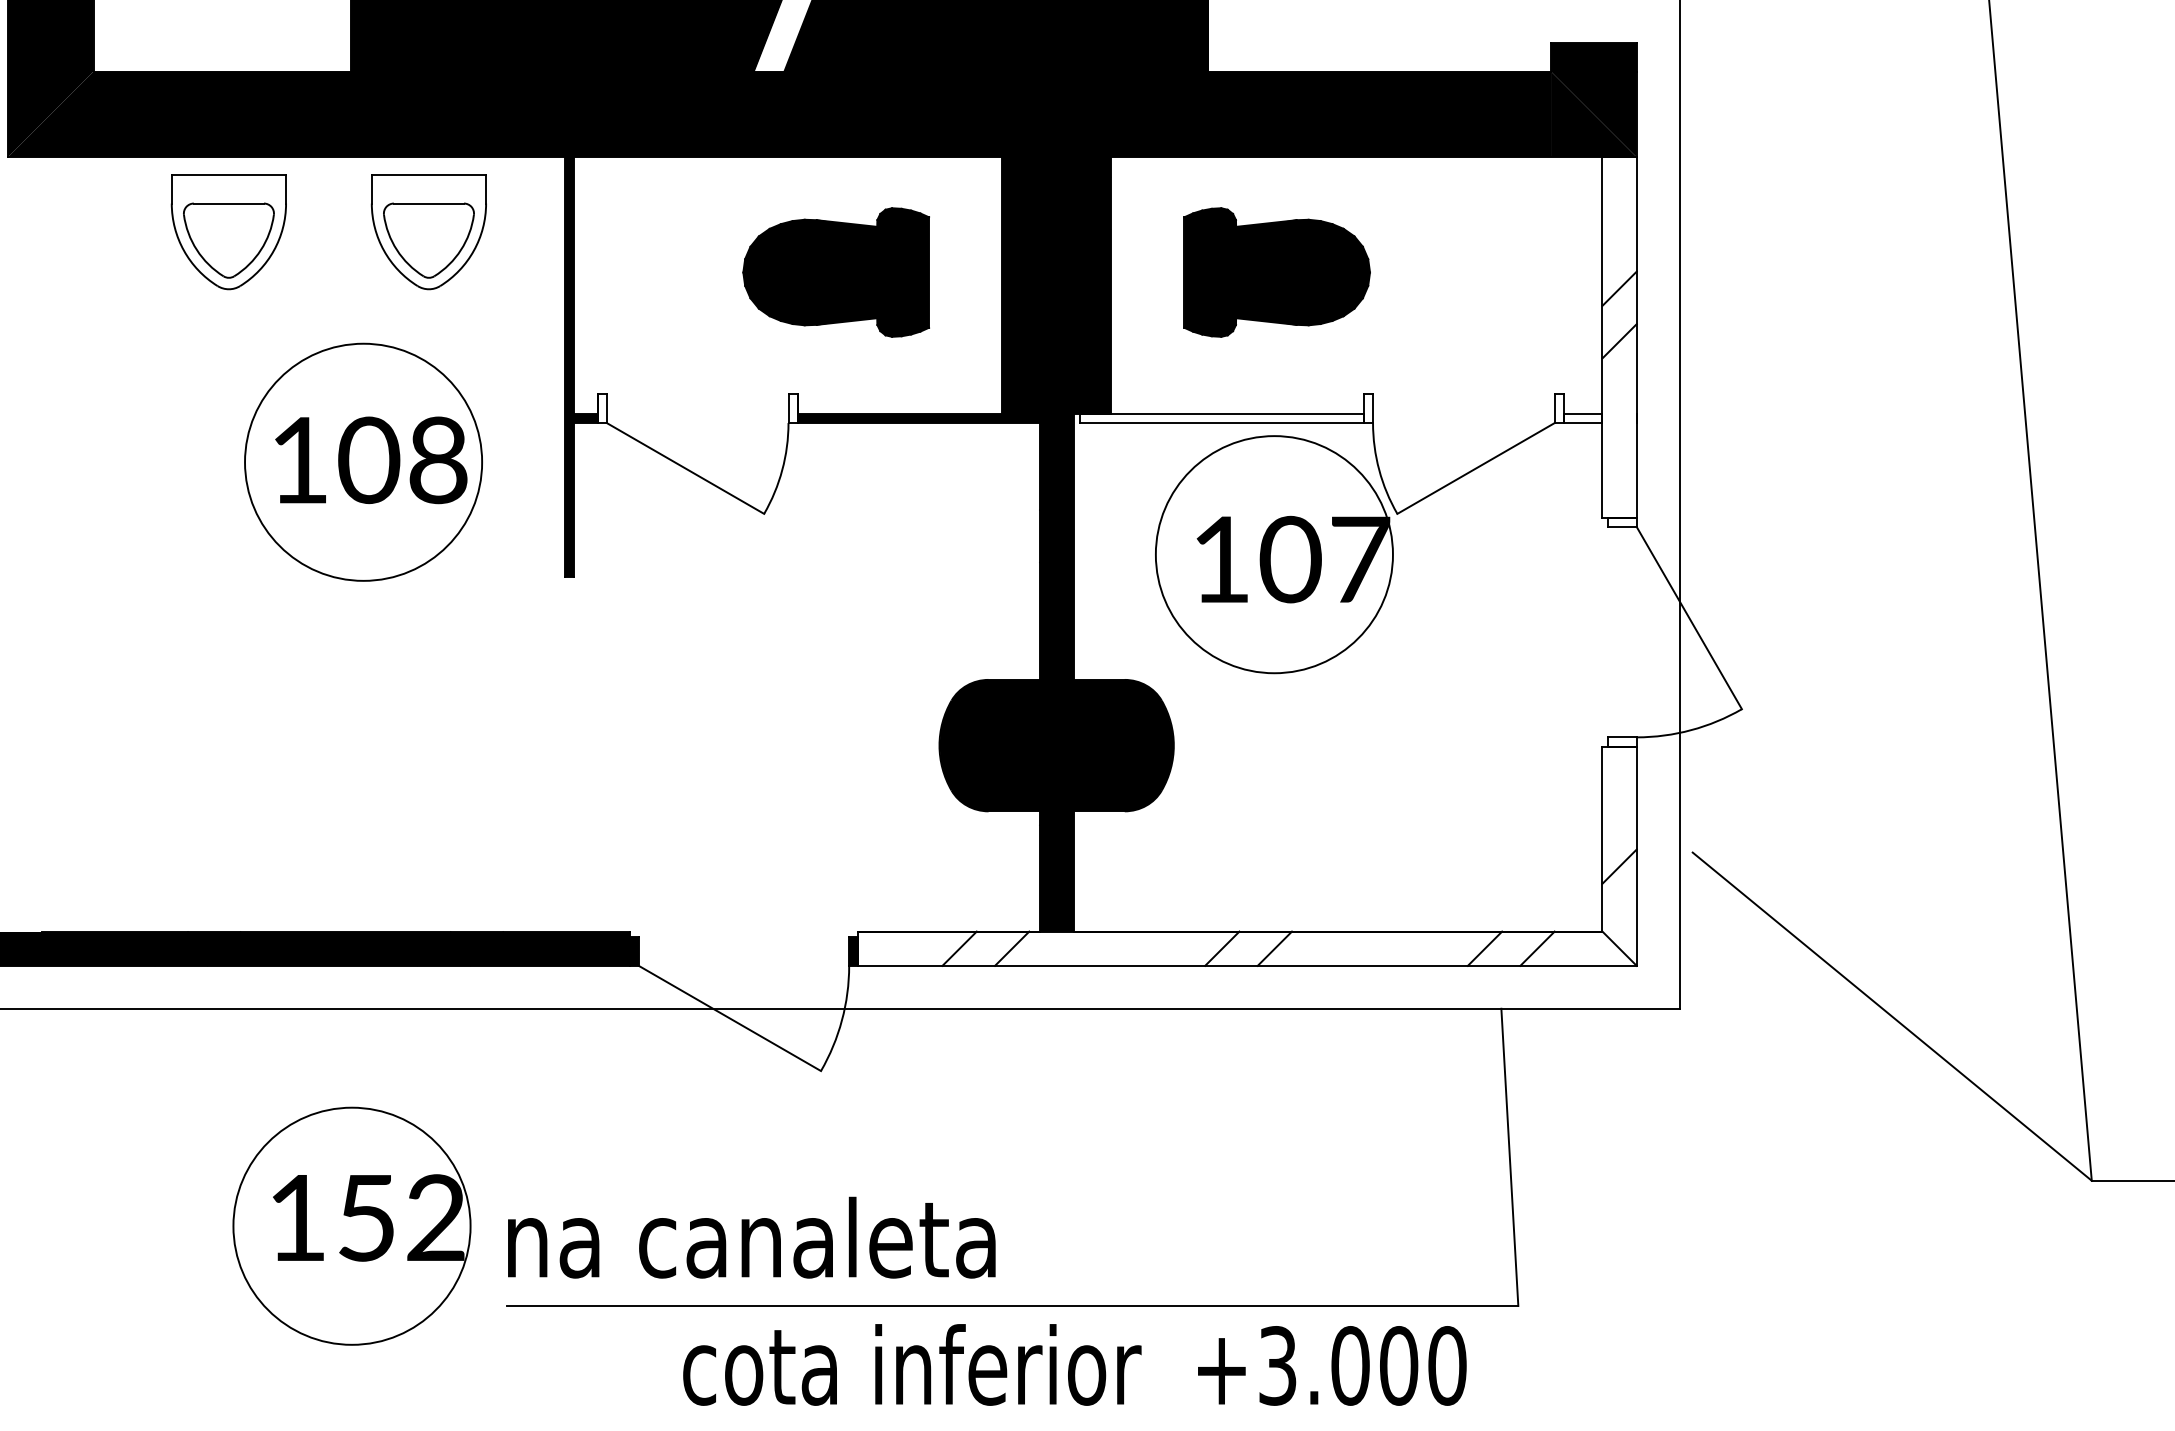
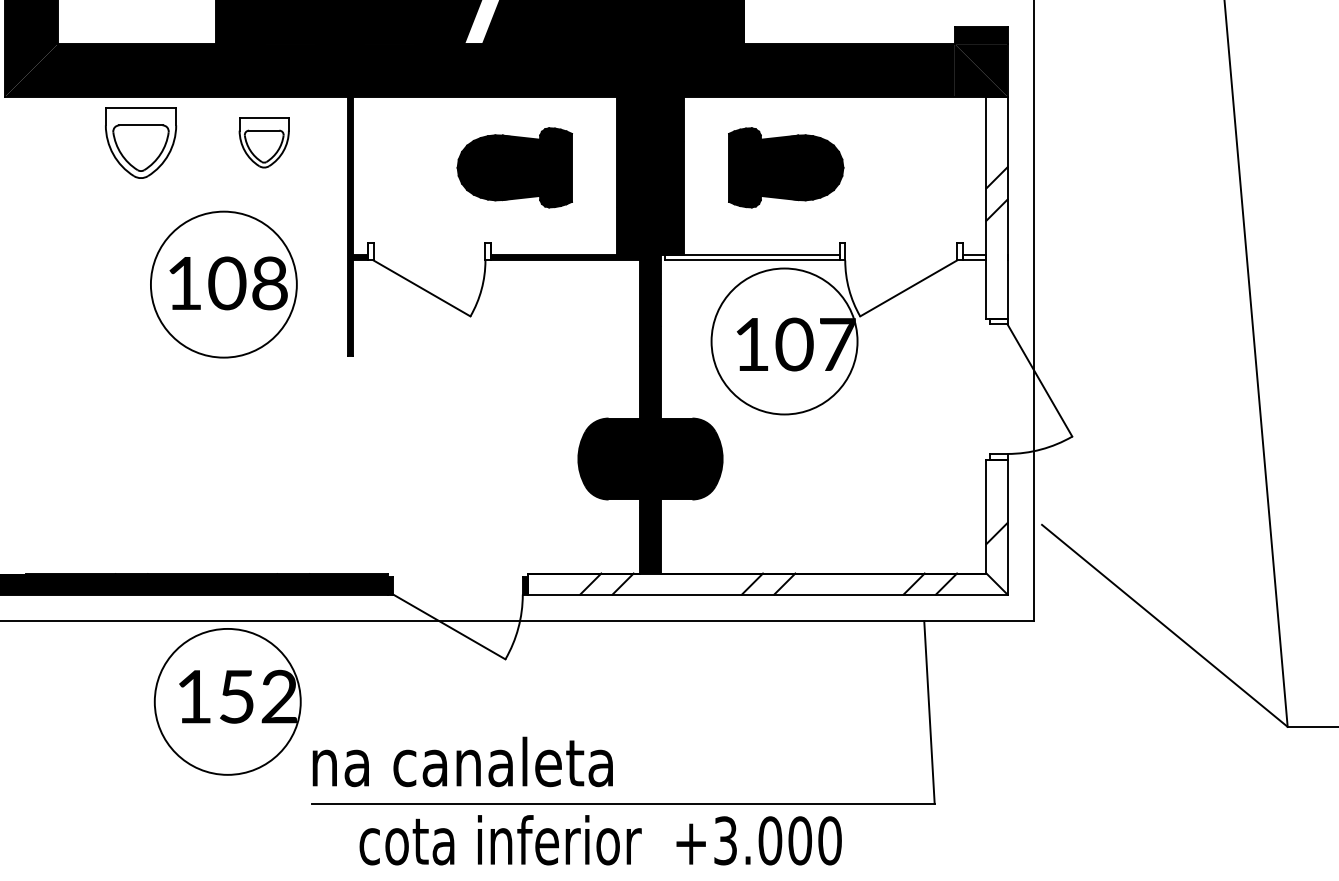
part: (429, 231) -> (264, 142), size x0.7
part: (351, 1225) -> (227, 701), moved
text: (1074, 1365) -> (600, 840), moved

